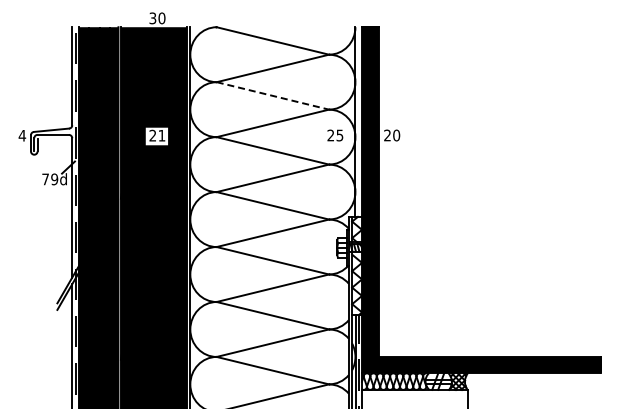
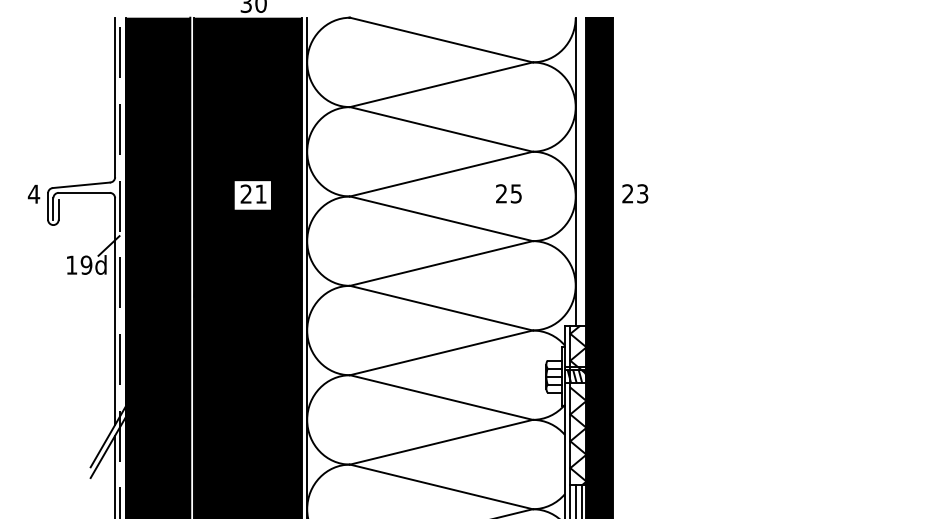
line: (272, 95) -> (440, 128), dashed -> solid
text: (335, 135) -> (509, 193), moved
text: (396, 135) -> (642, 193), 20 -> 23
text: (45, 179) -> (71, 265), 79d -> 19d

